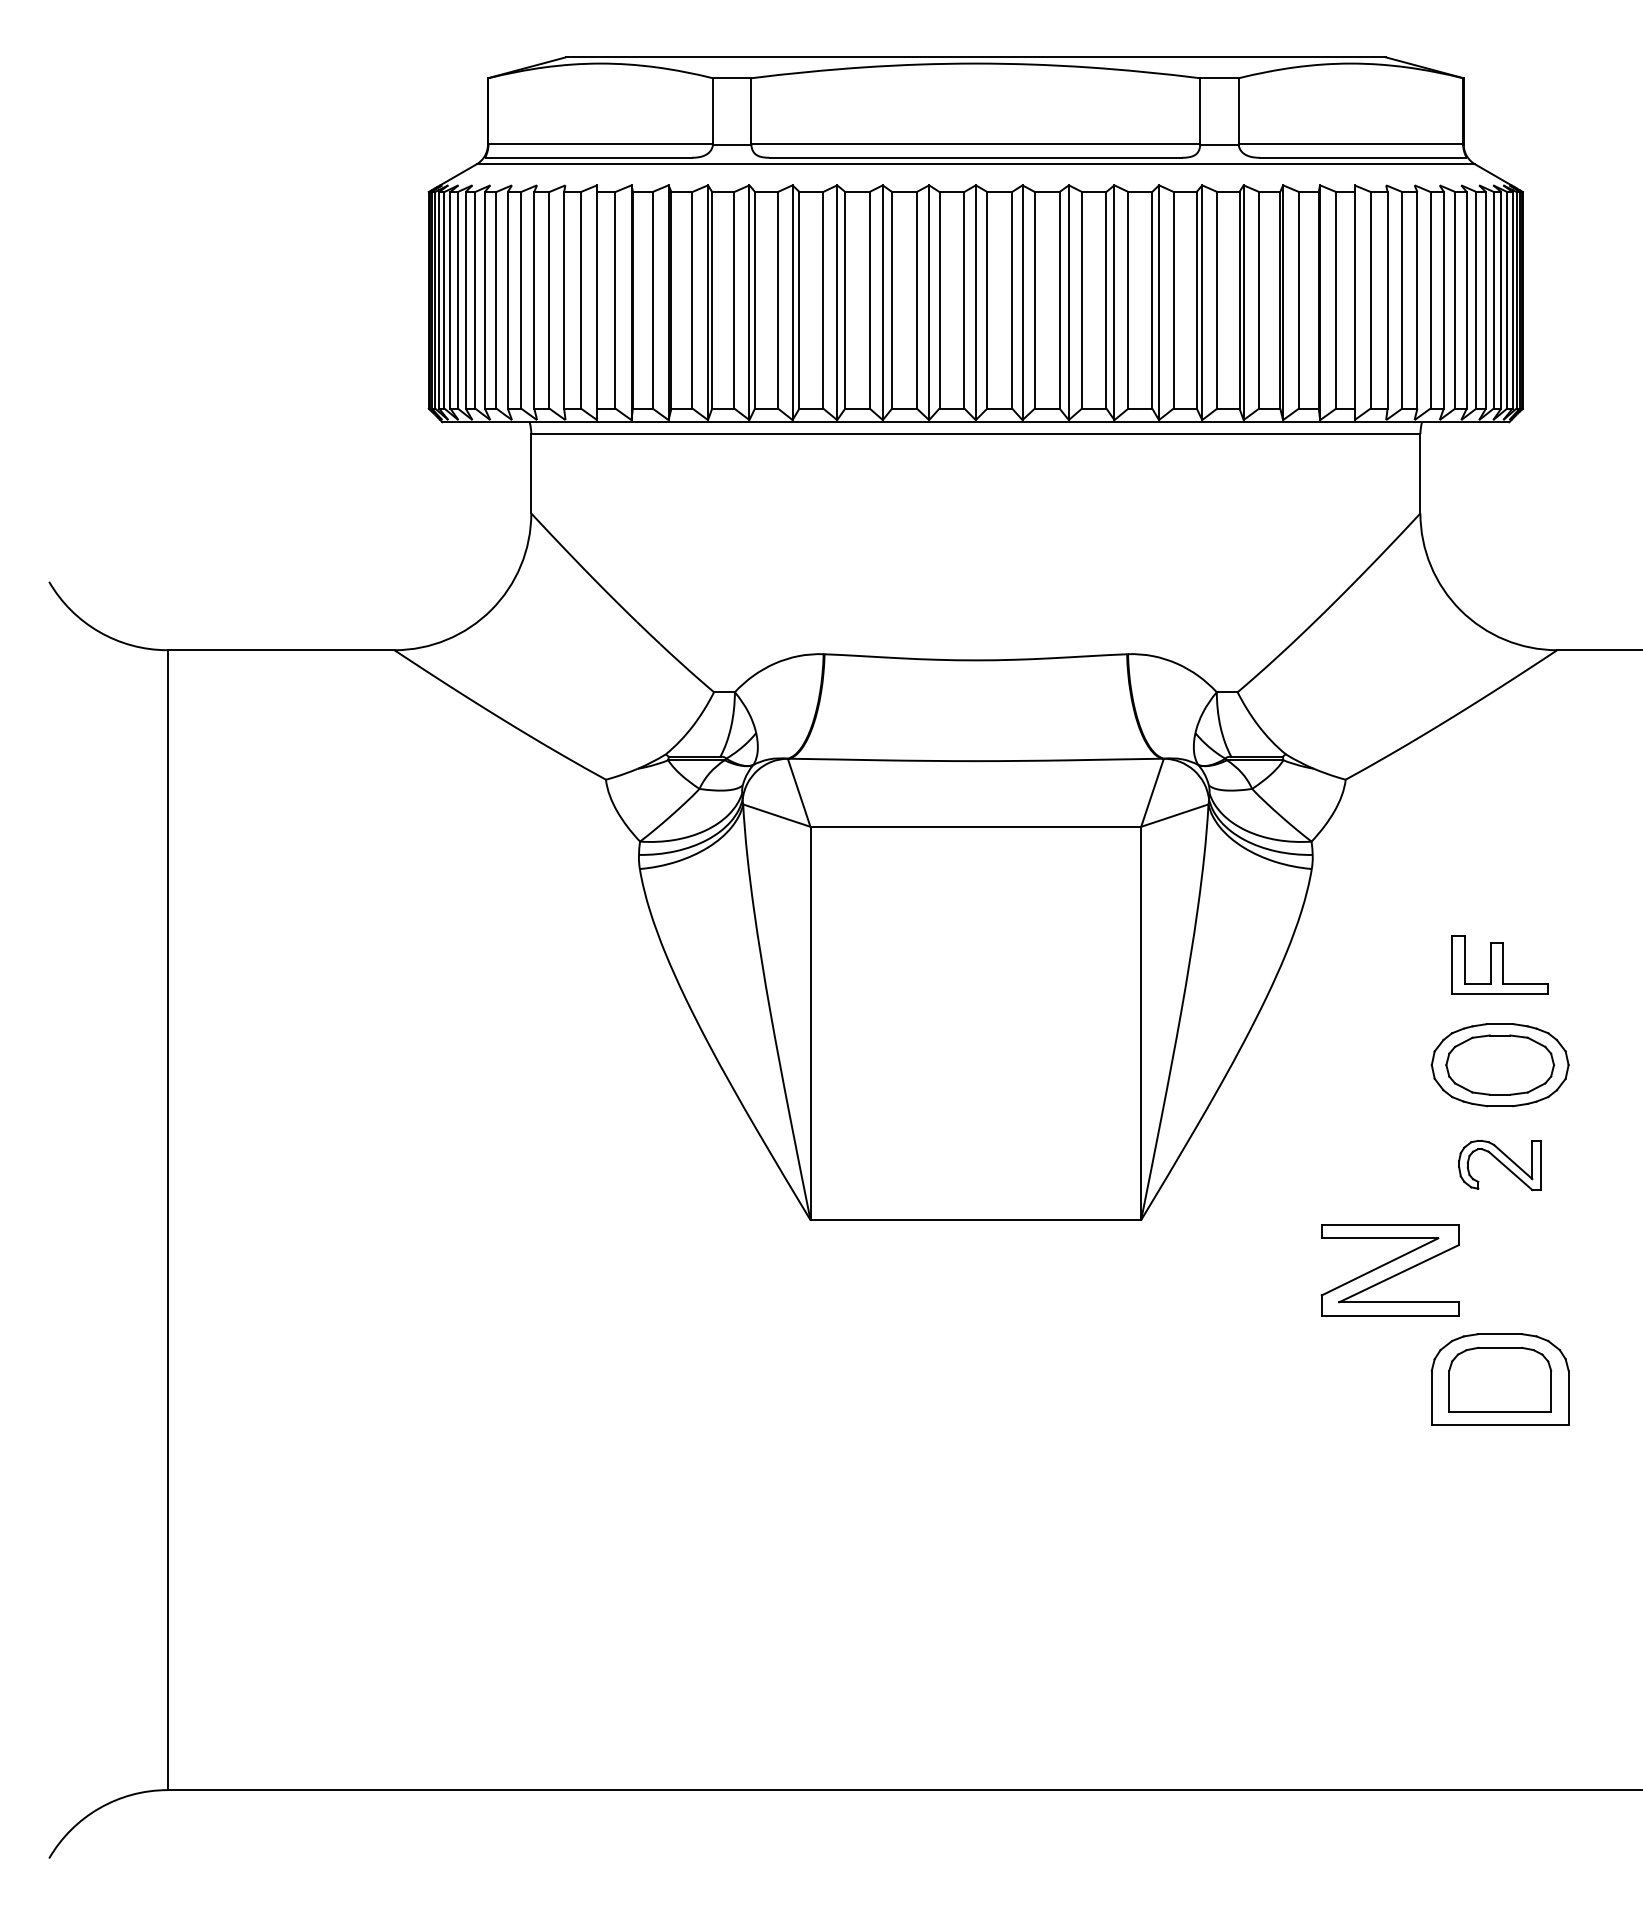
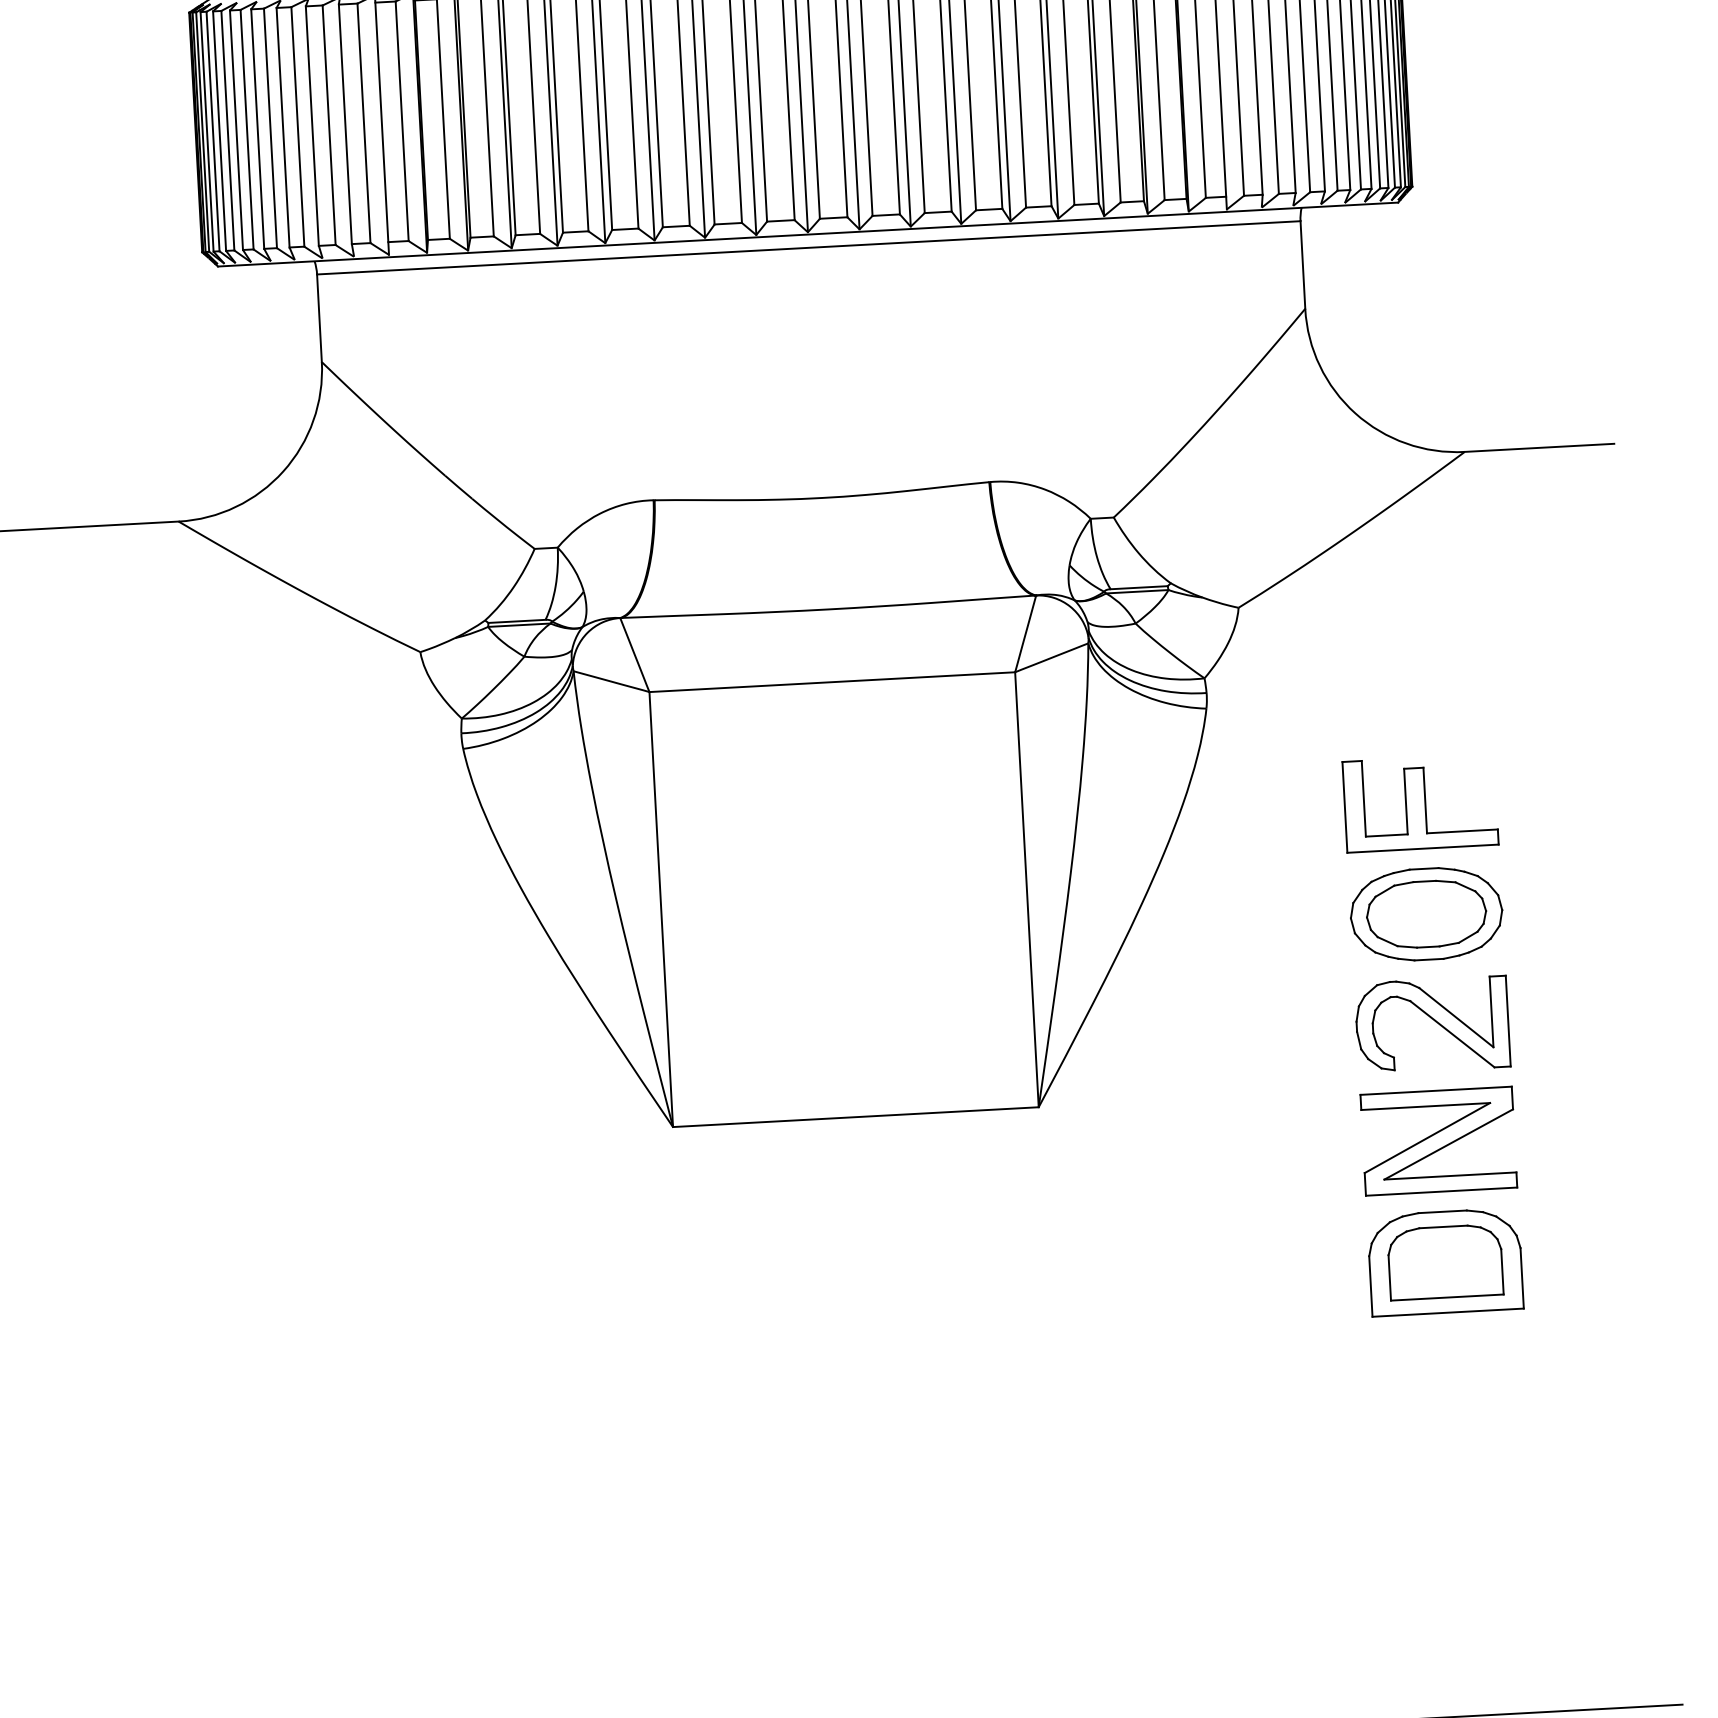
part: (1500, 964) -> (1420, 802), size x1.43
part: (1499, 1165) -> (1431, 1025), size x1.67
part: (1389, 1270) -> (1438, 1141), moved

